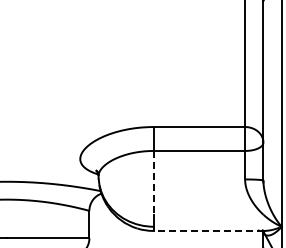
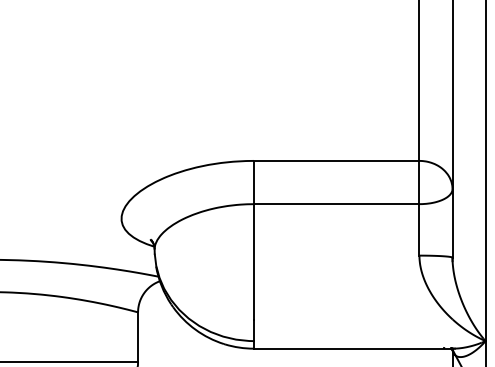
line: (153, 182) -> (253, 261), dashed -> solid
line: (208, 230) -> (353, 347), dashed -> solid

